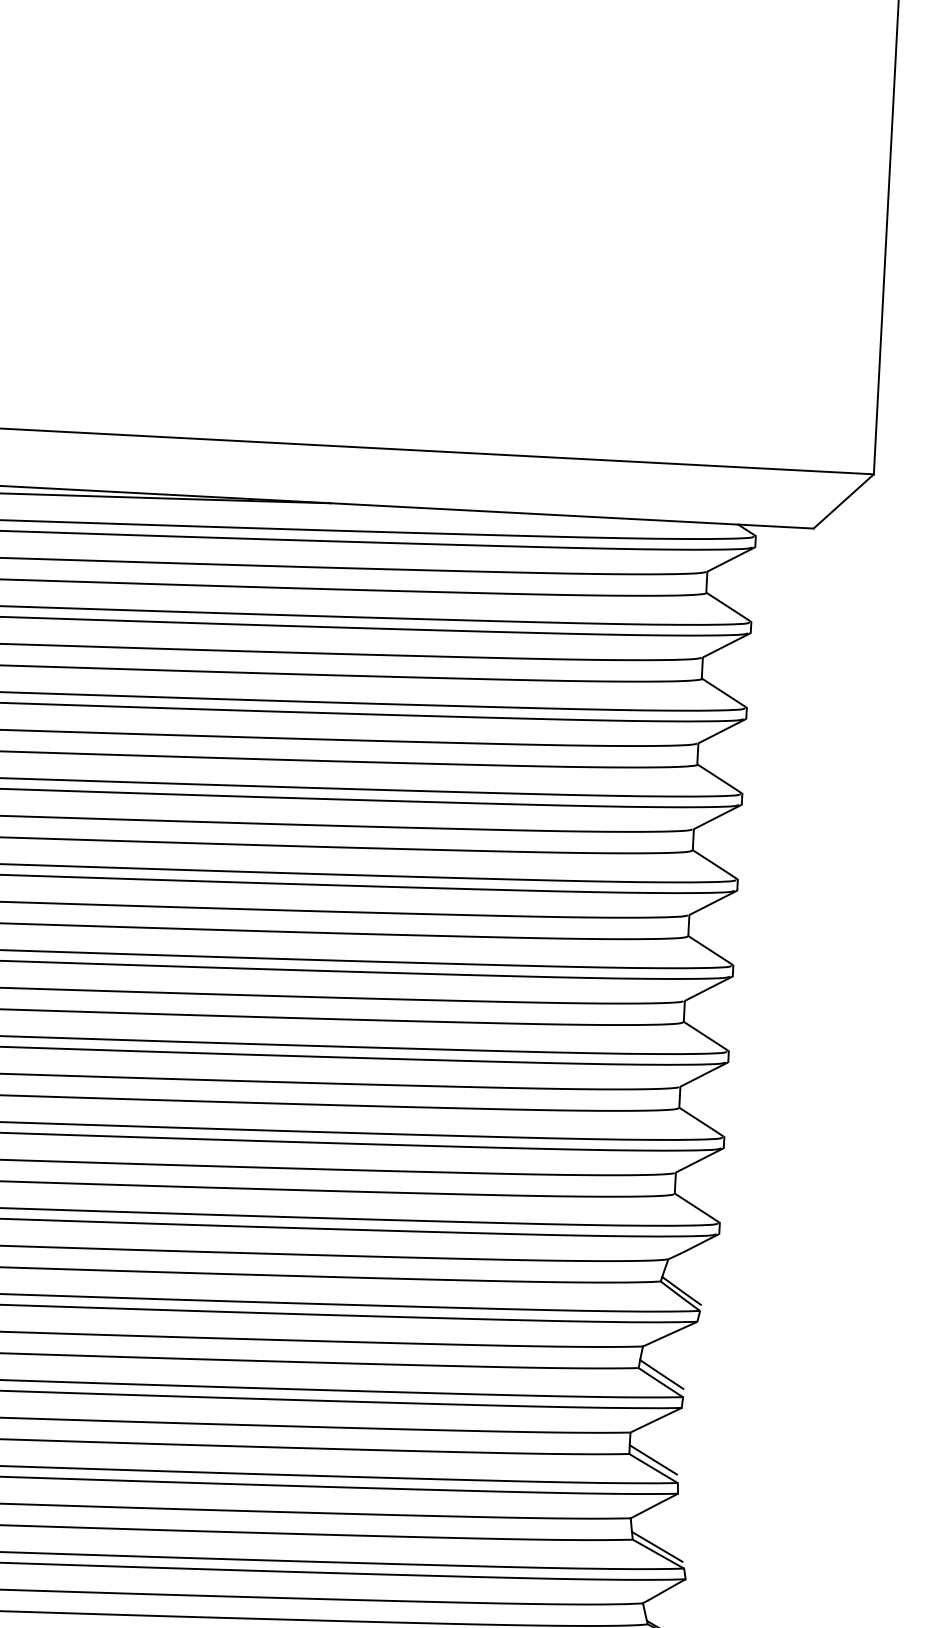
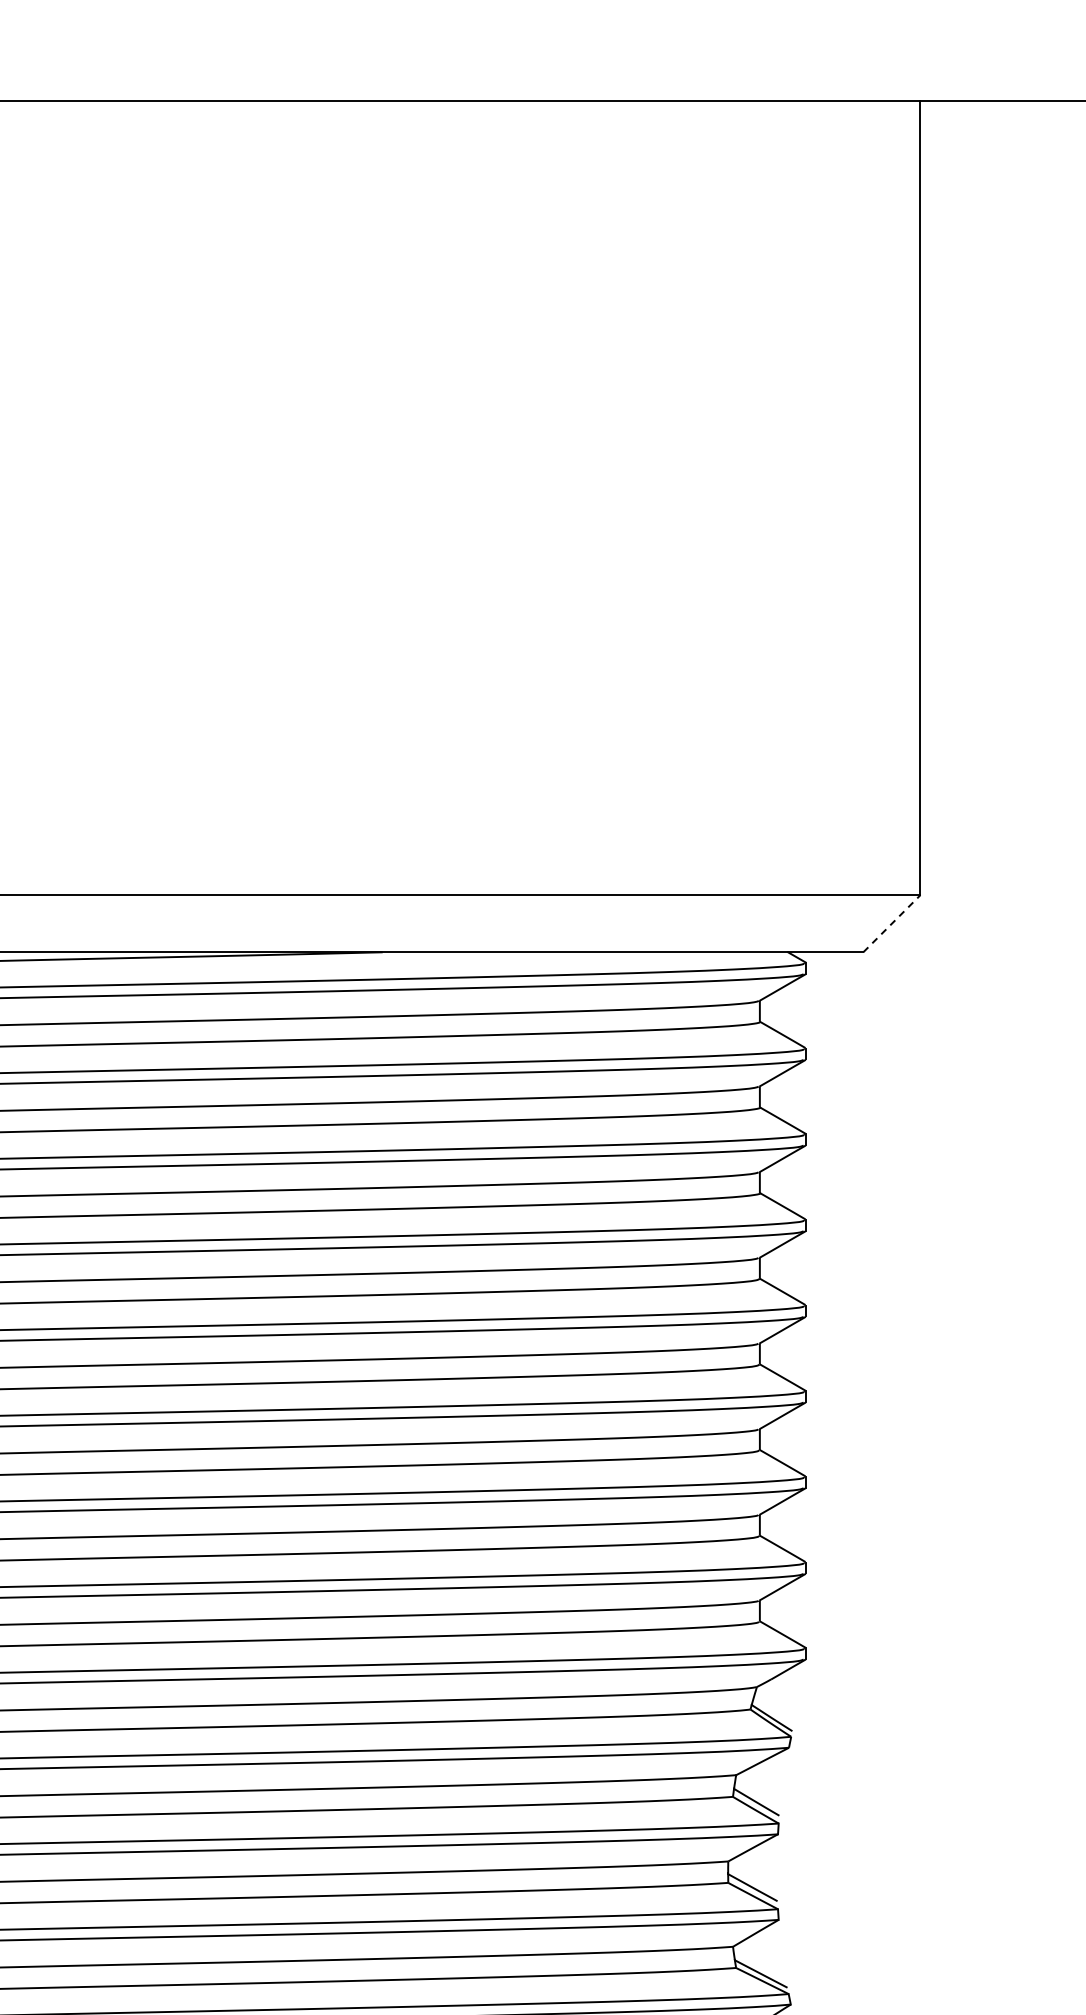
line: (844, 501) -> (892, 923), solid -> dashed

